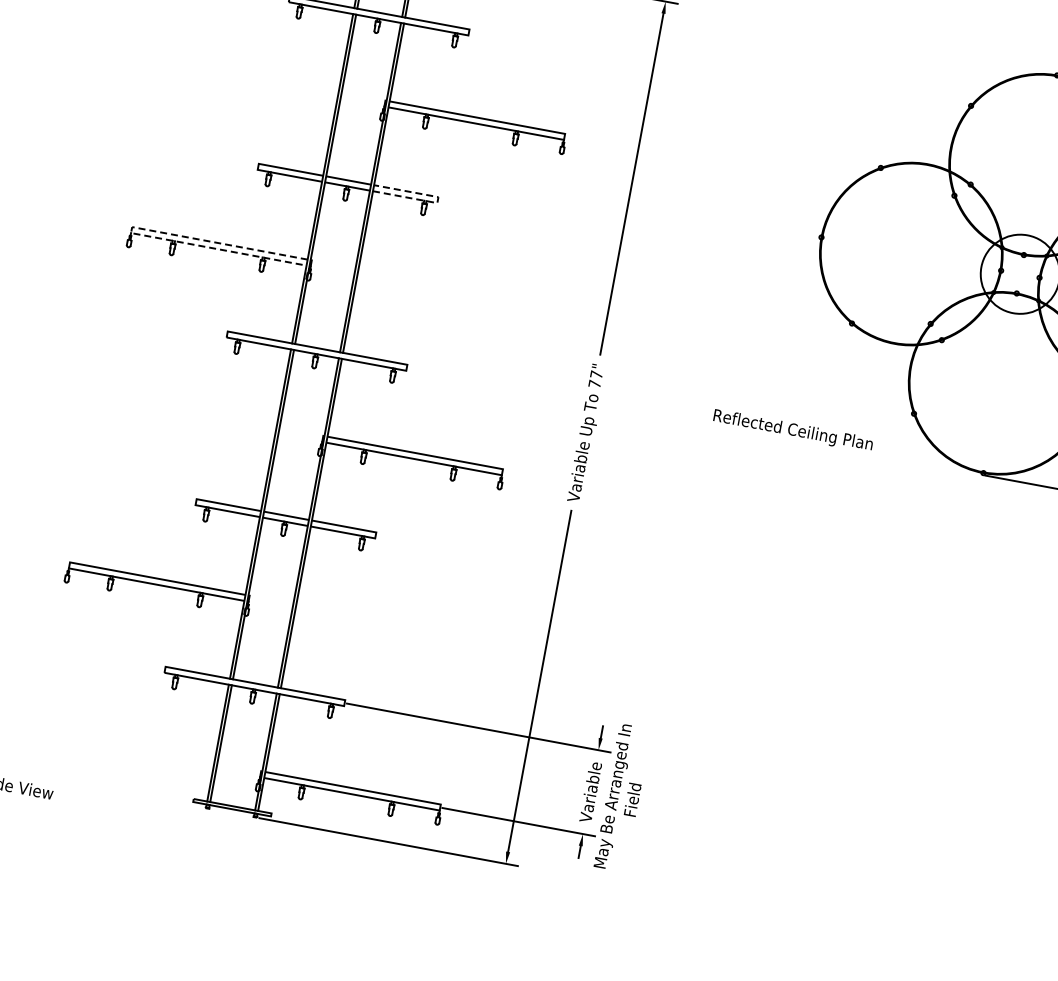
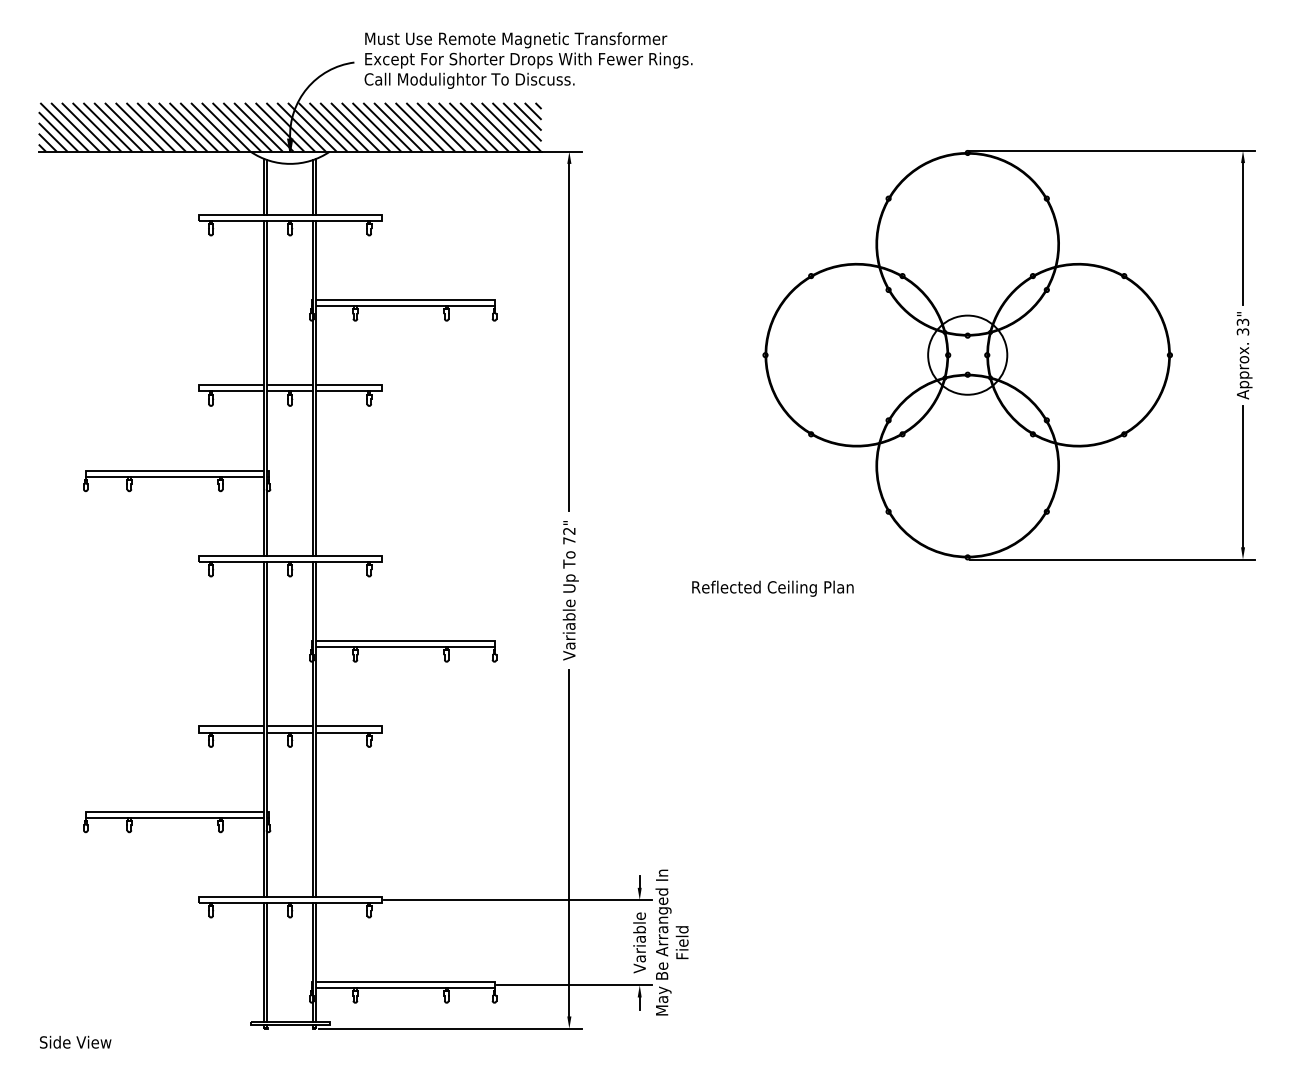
line: (437, 200) -> (381, 388), dashed -> solid
line: (131, 230) -> (85, 474), dashed -> solid
text: (596, 374) -> (569, 530), 77" -> 72"
text: (792, 430) -> (772, 588), moved

